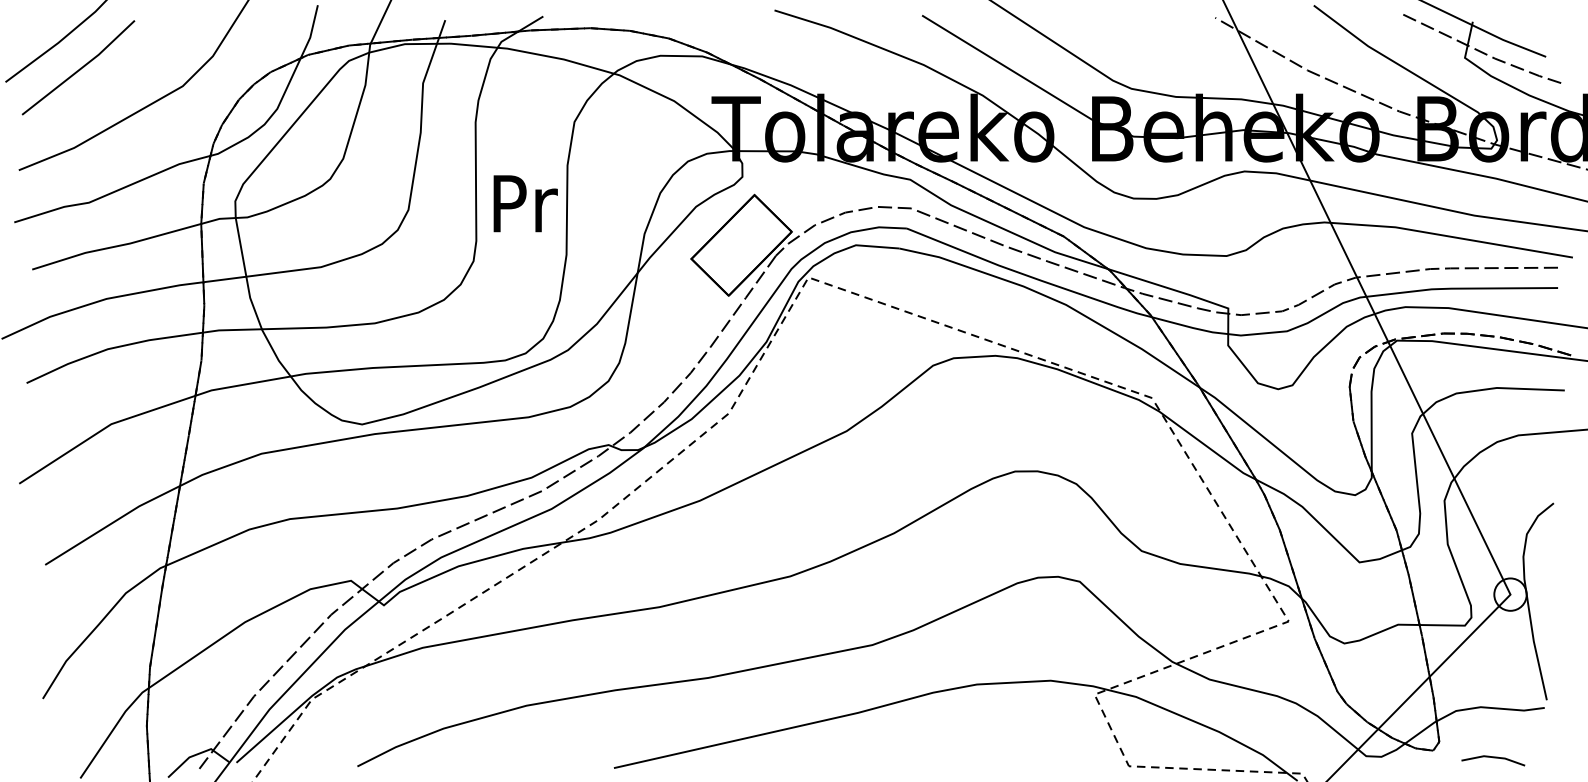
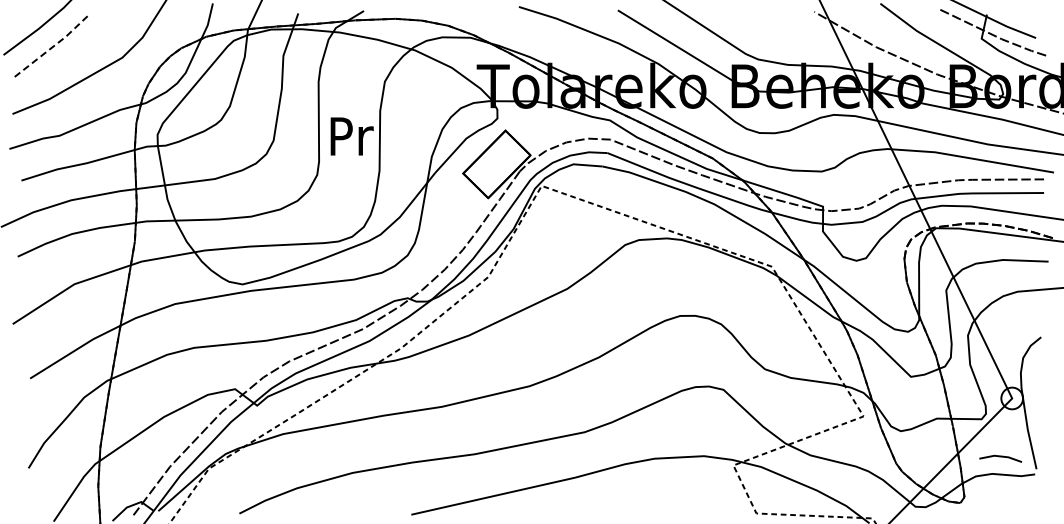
line: (81, 67) -> (54, 45), solid -> dashed
line: (1493, 758) -> (1000, 457), moved

